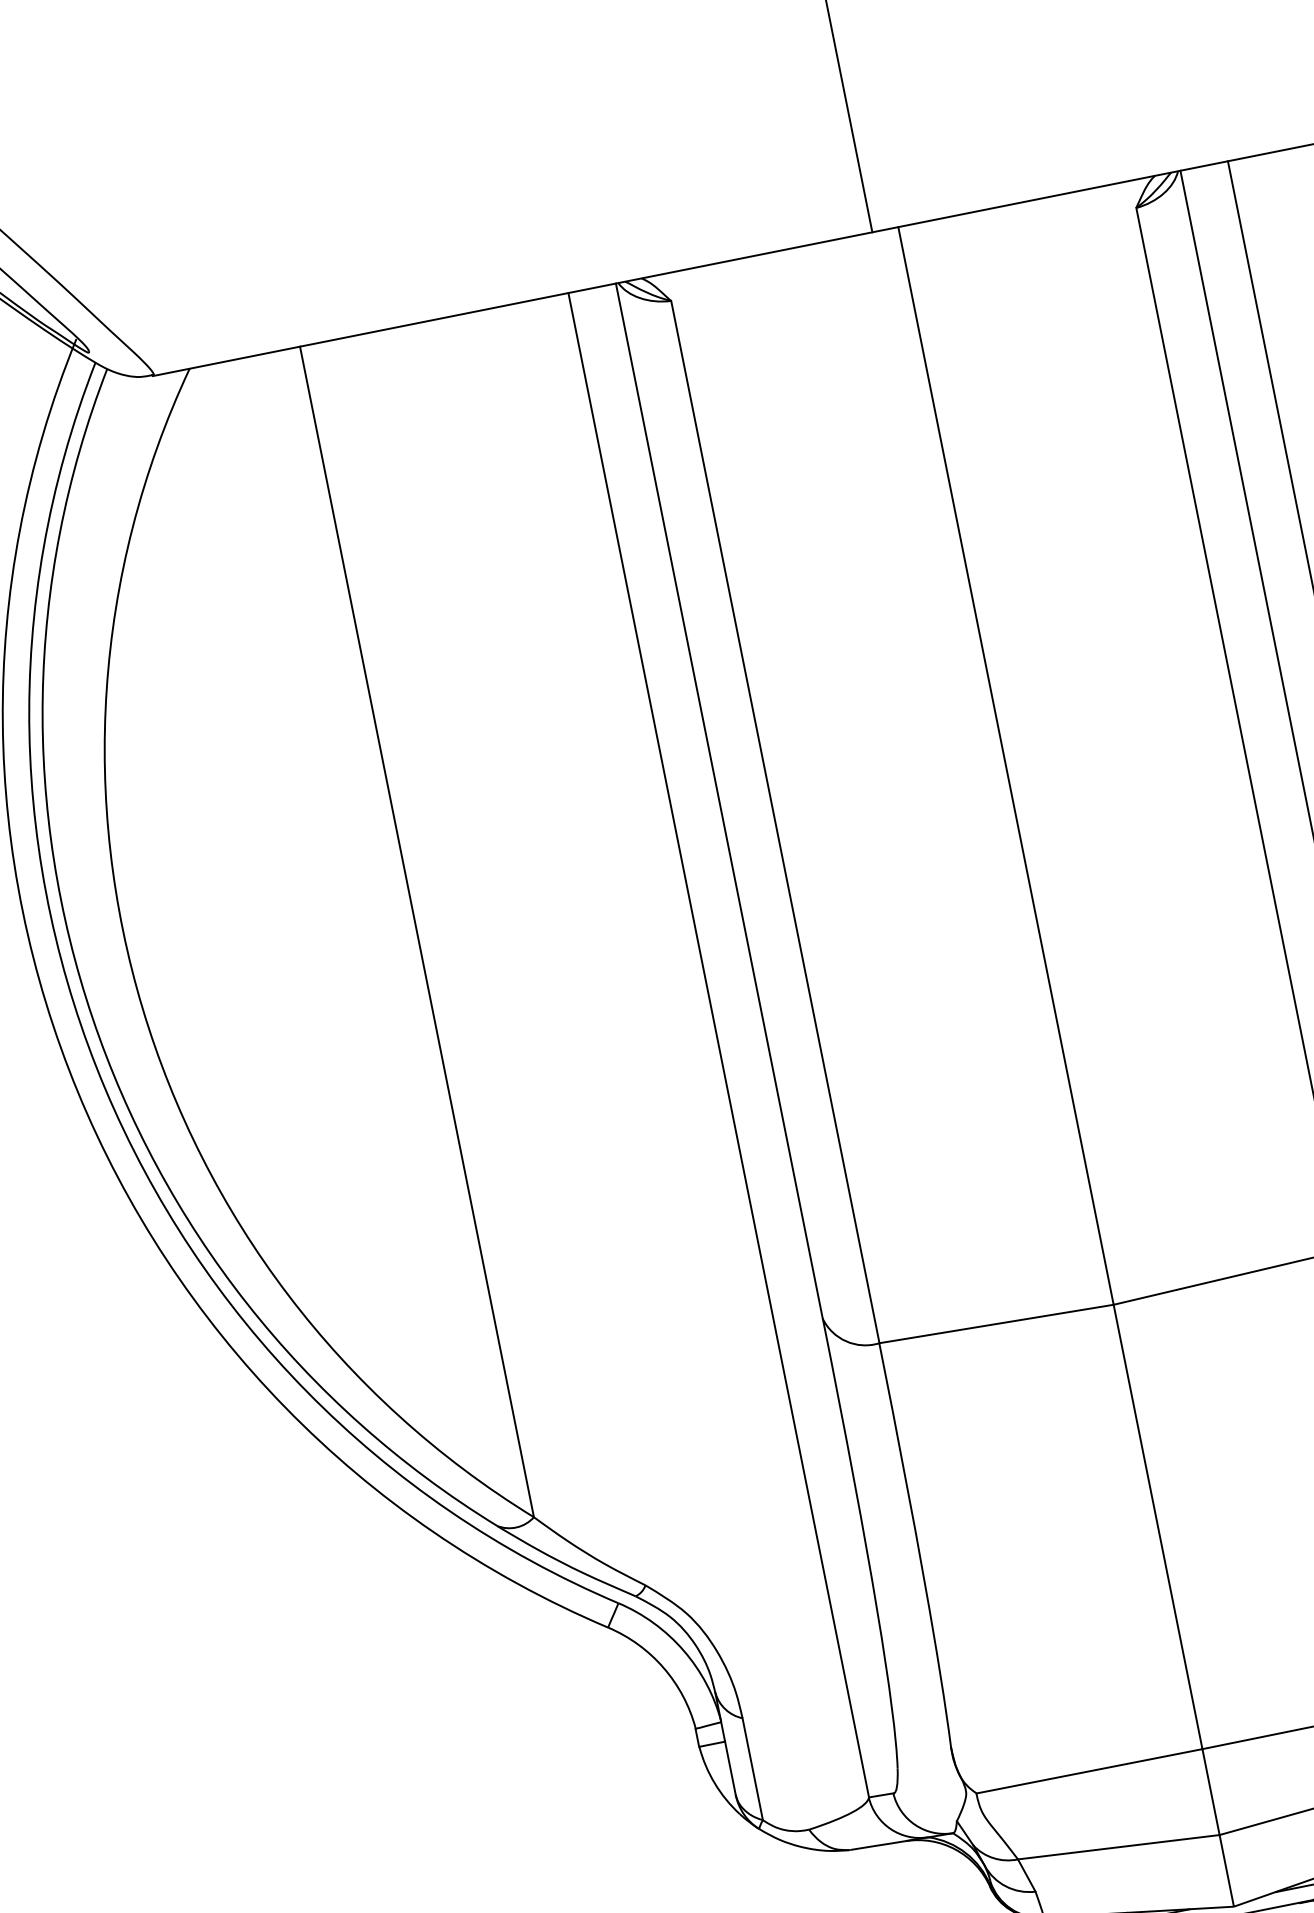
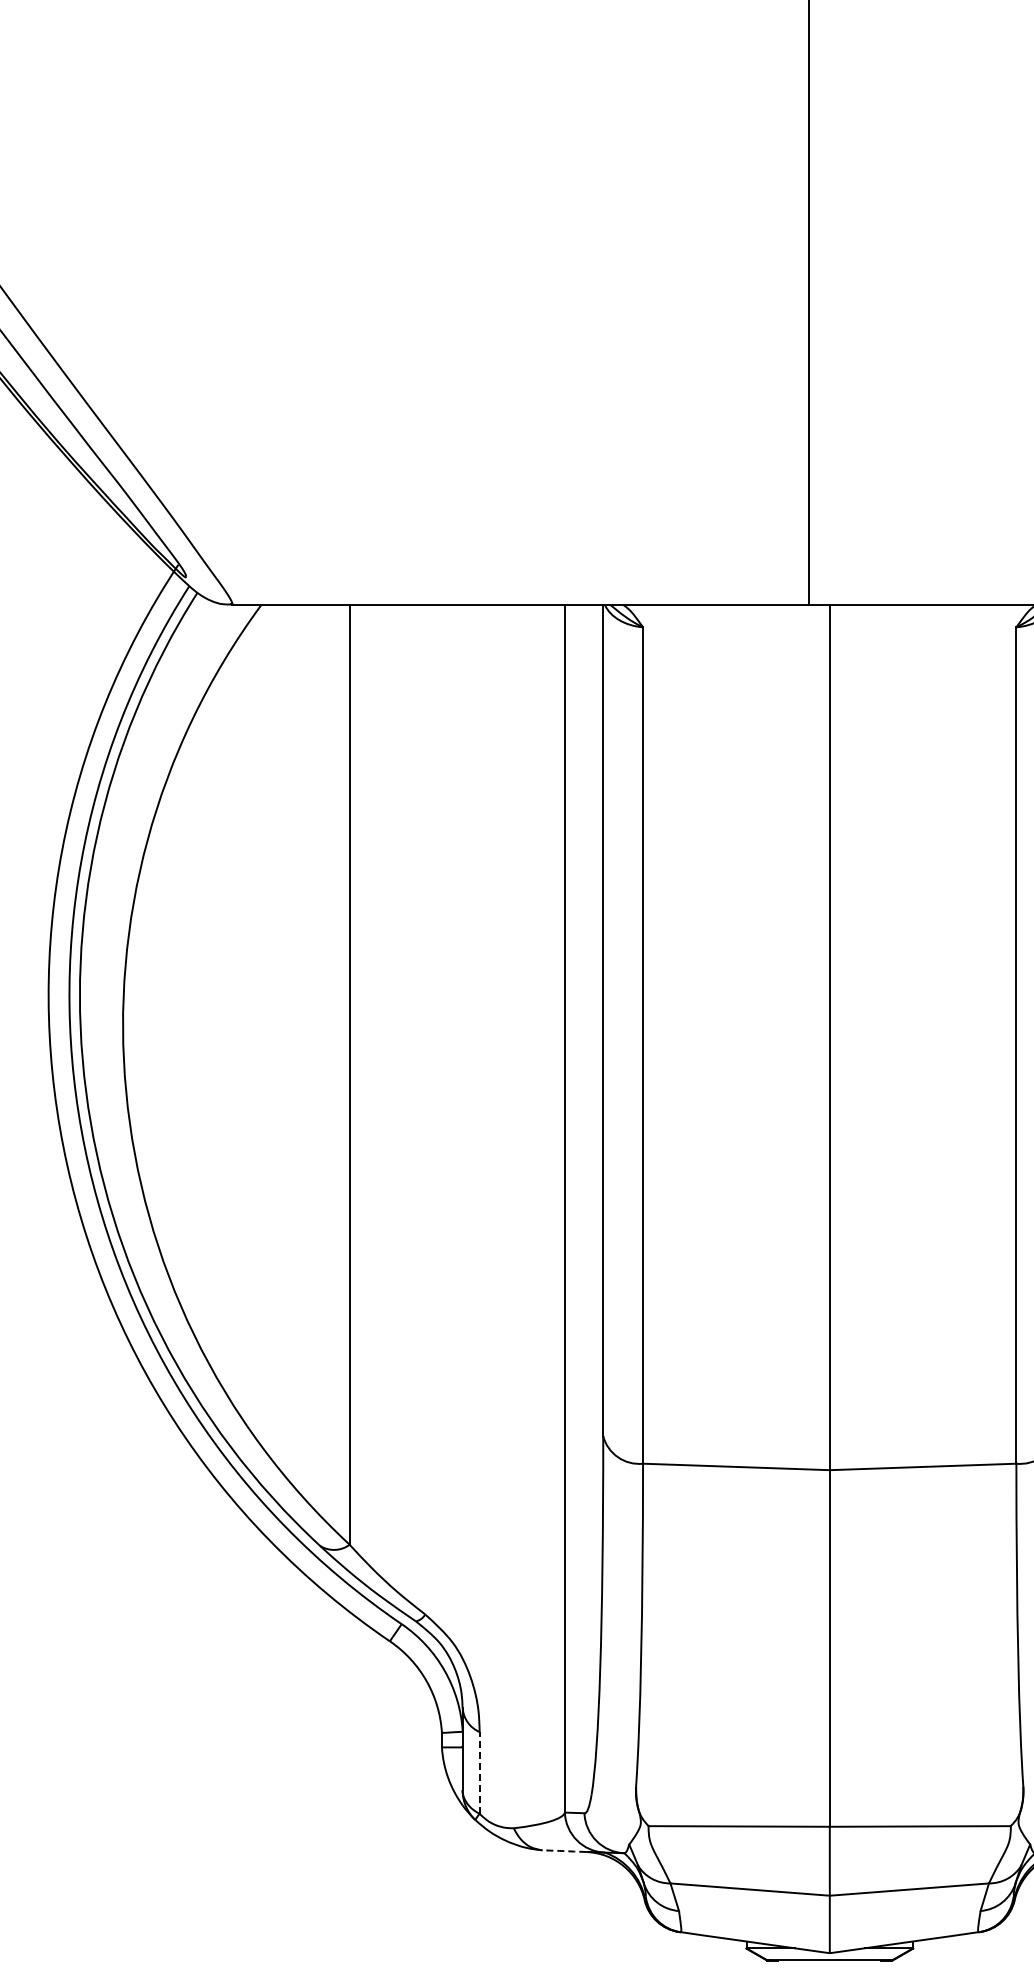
line: (752, 1768) -> (479, 1772), solid -> dashed
line: (876, 1846) -> (563, 1851), solid -> dashed

